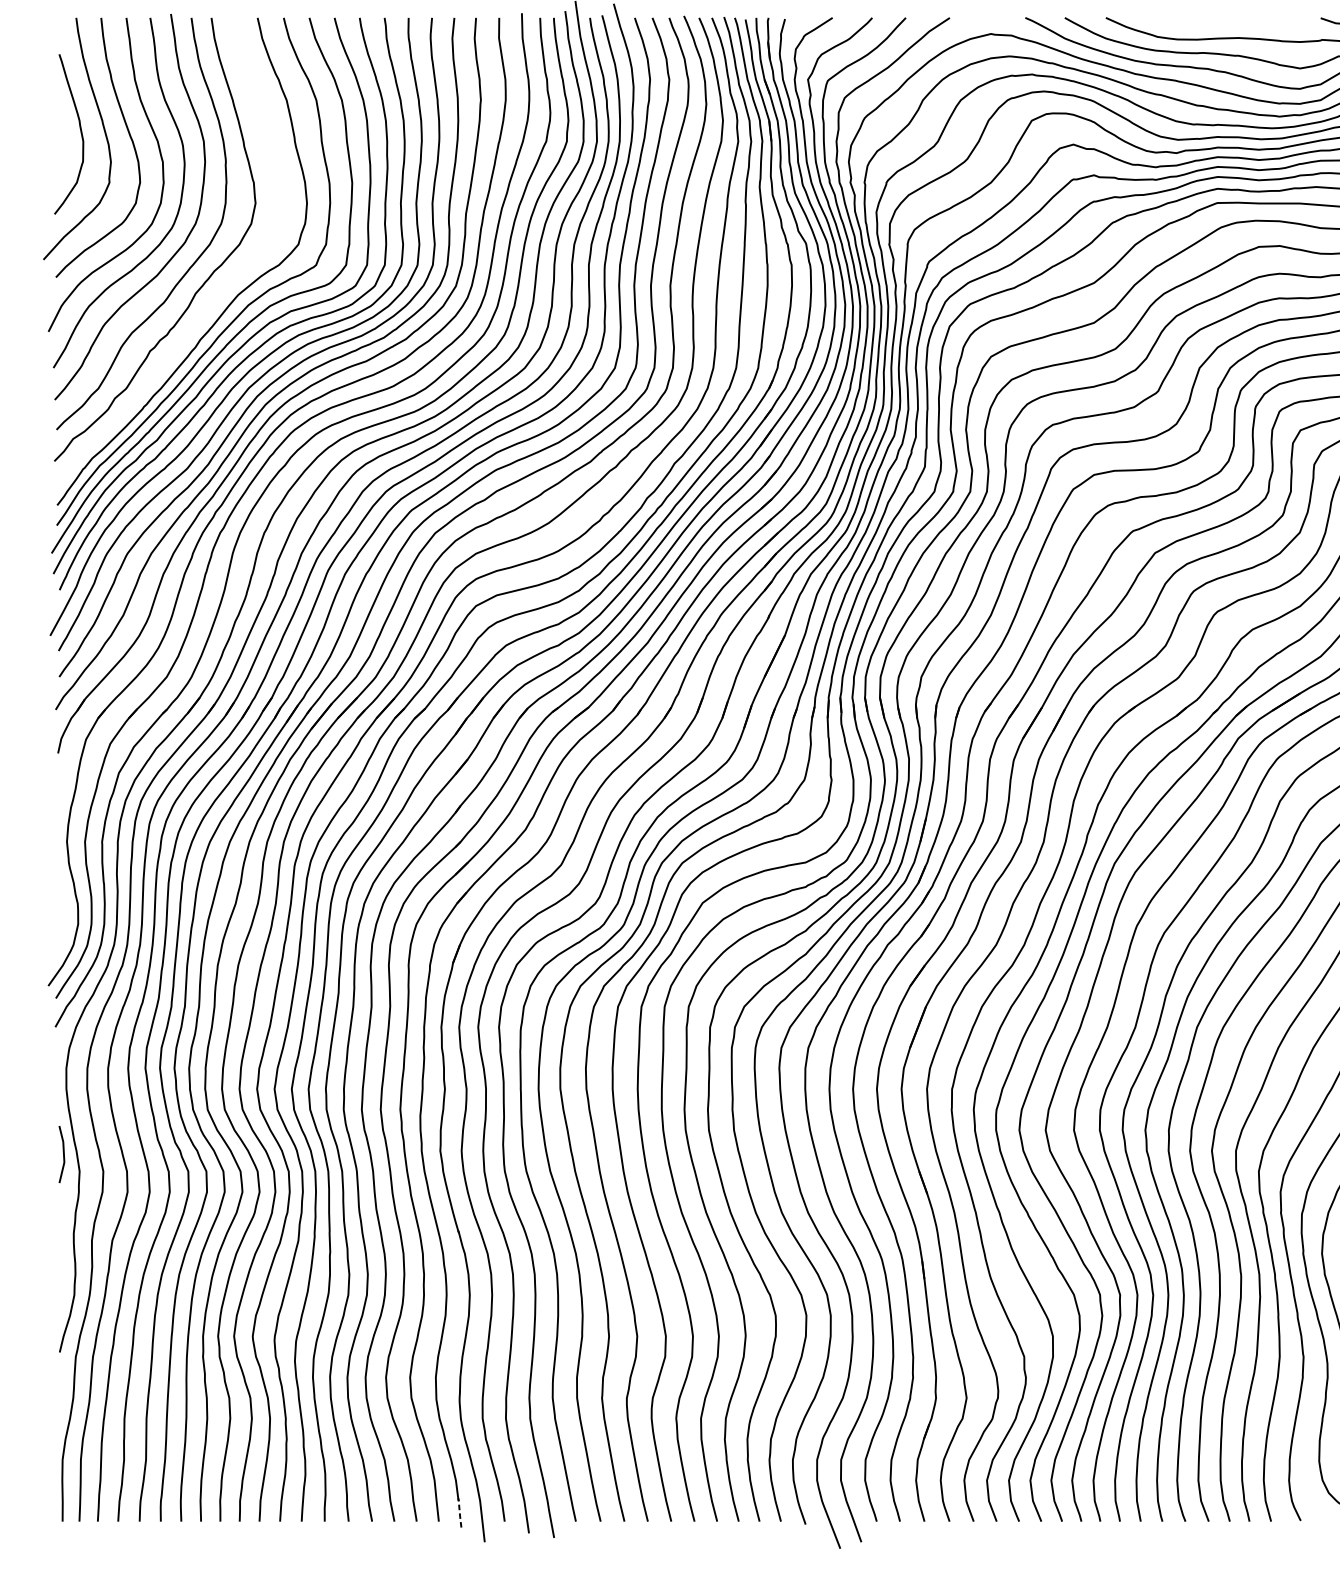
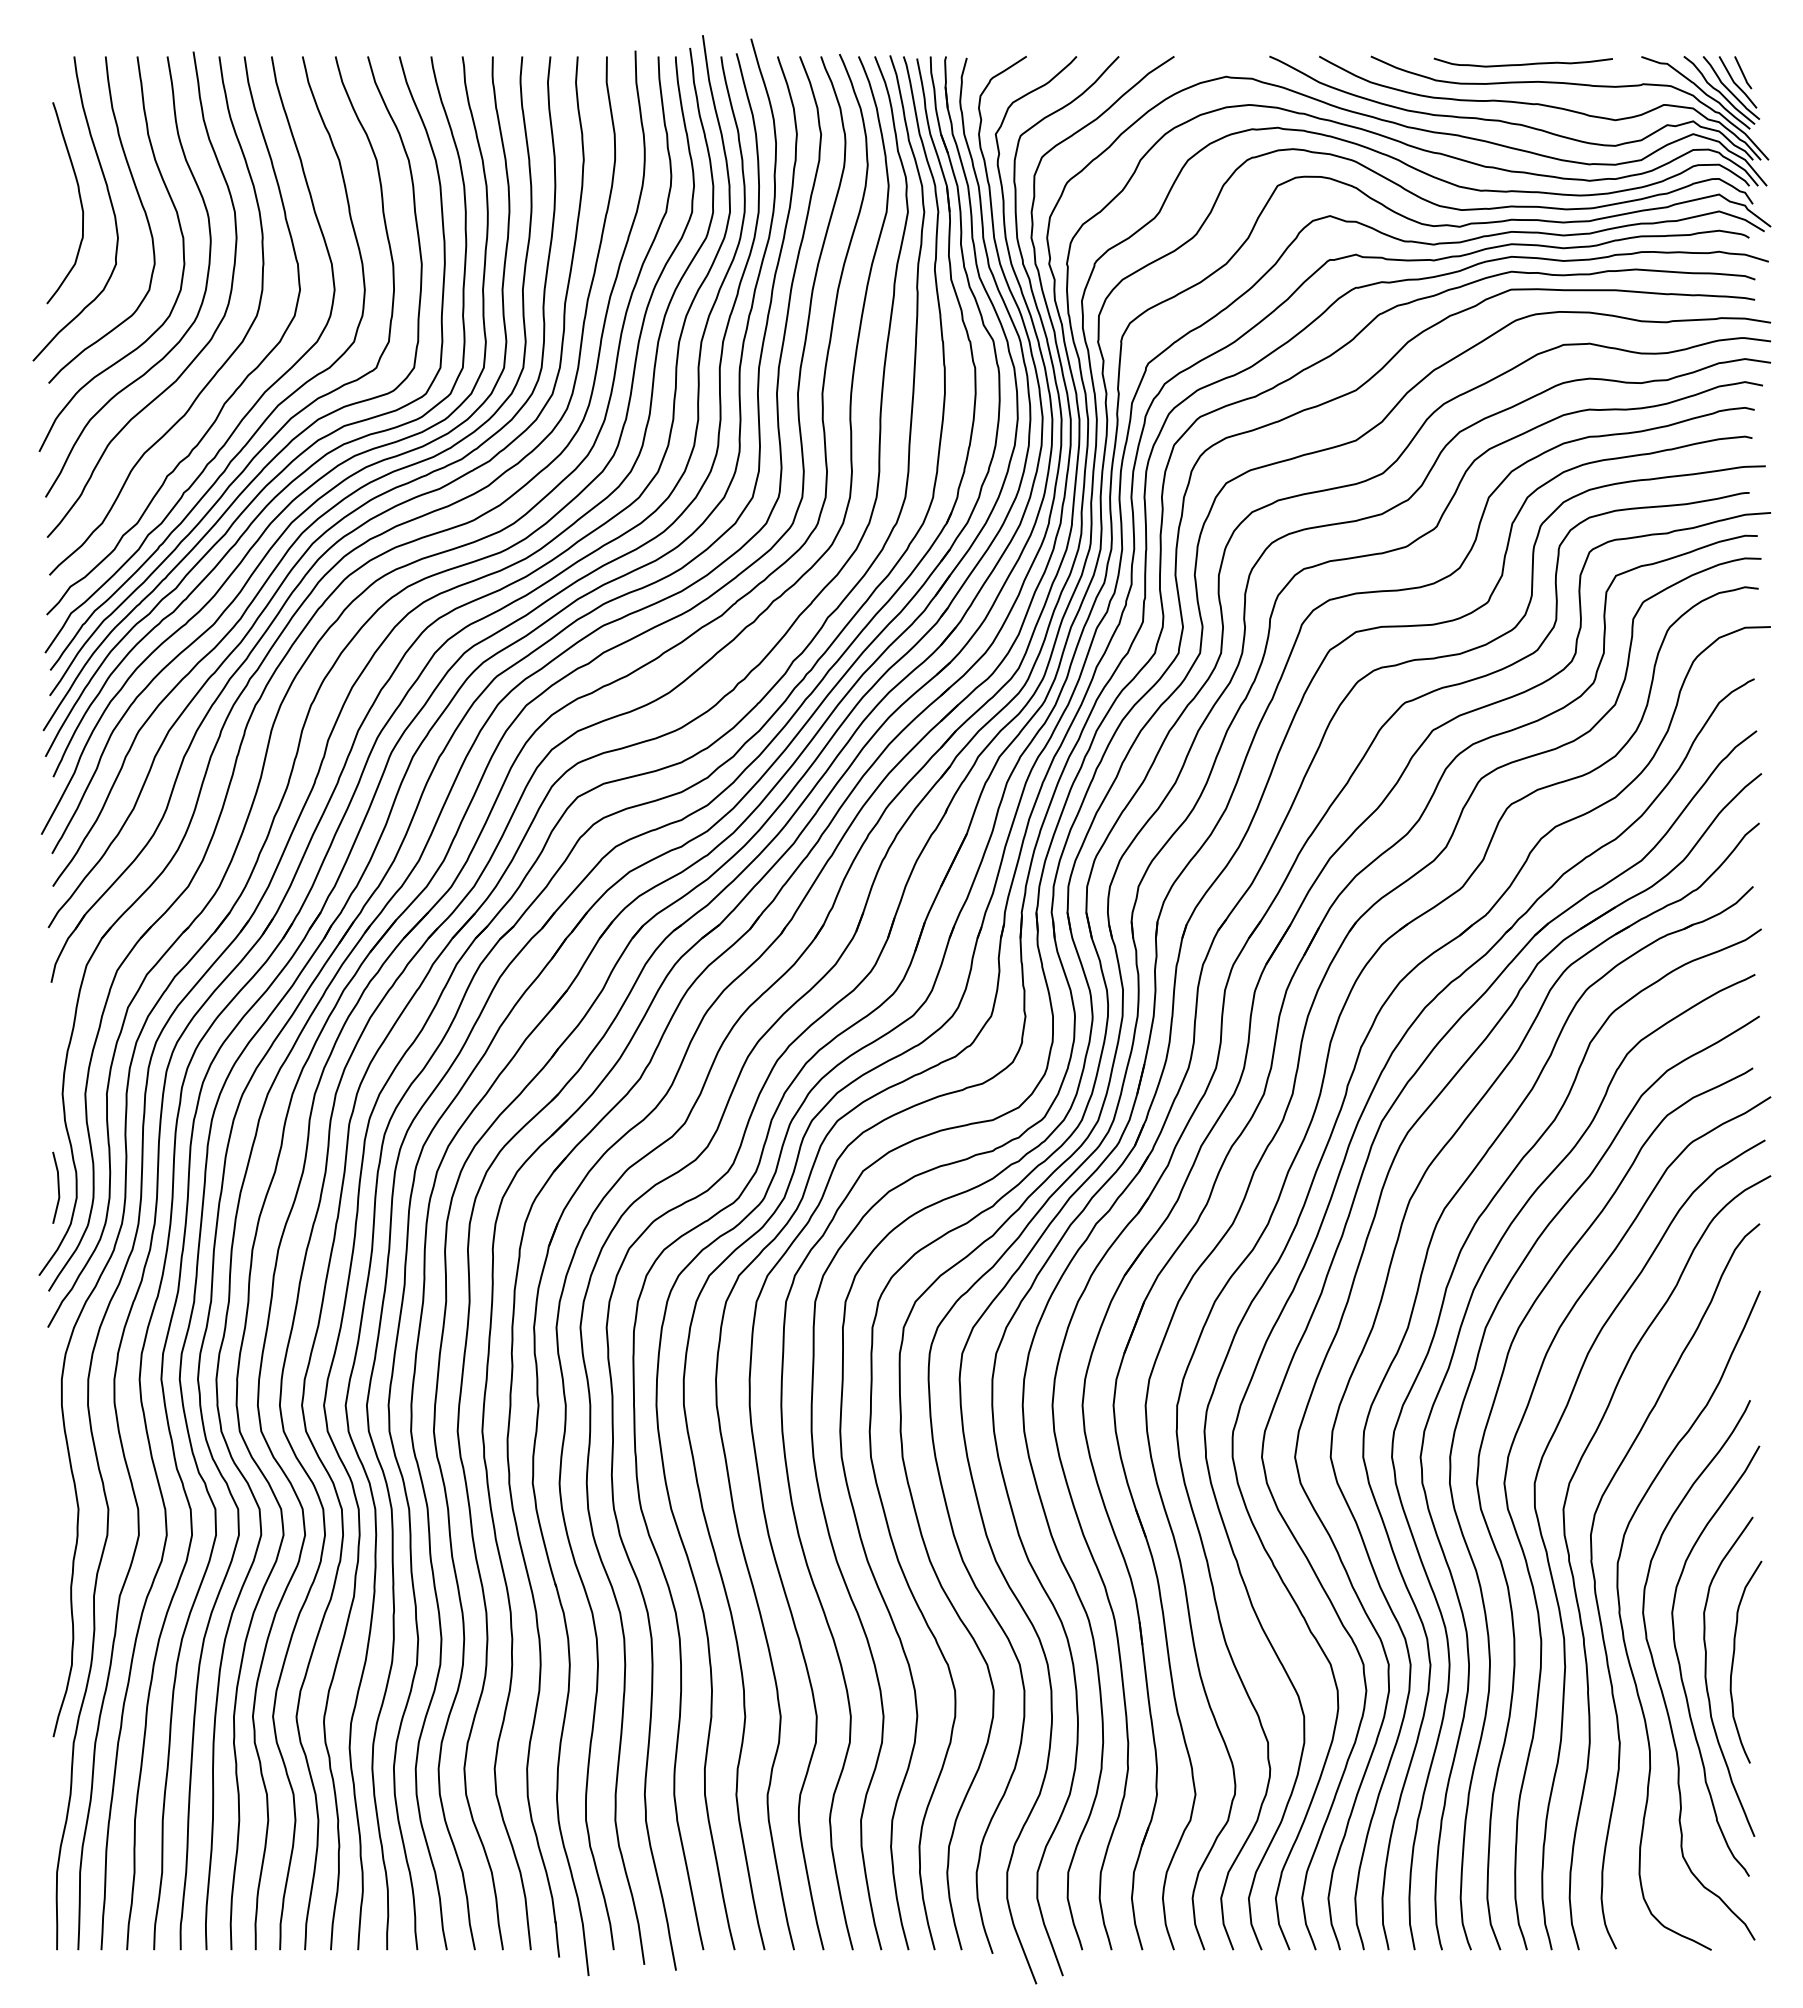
curve: (1226, 23) -> (1522, 63), added
curve: (218, 294) -> (253, 404), added
line: (62, 1154) -> (57, 1187), moved
line: (460, 1512) -> (557, 1938), dashed -> solid

